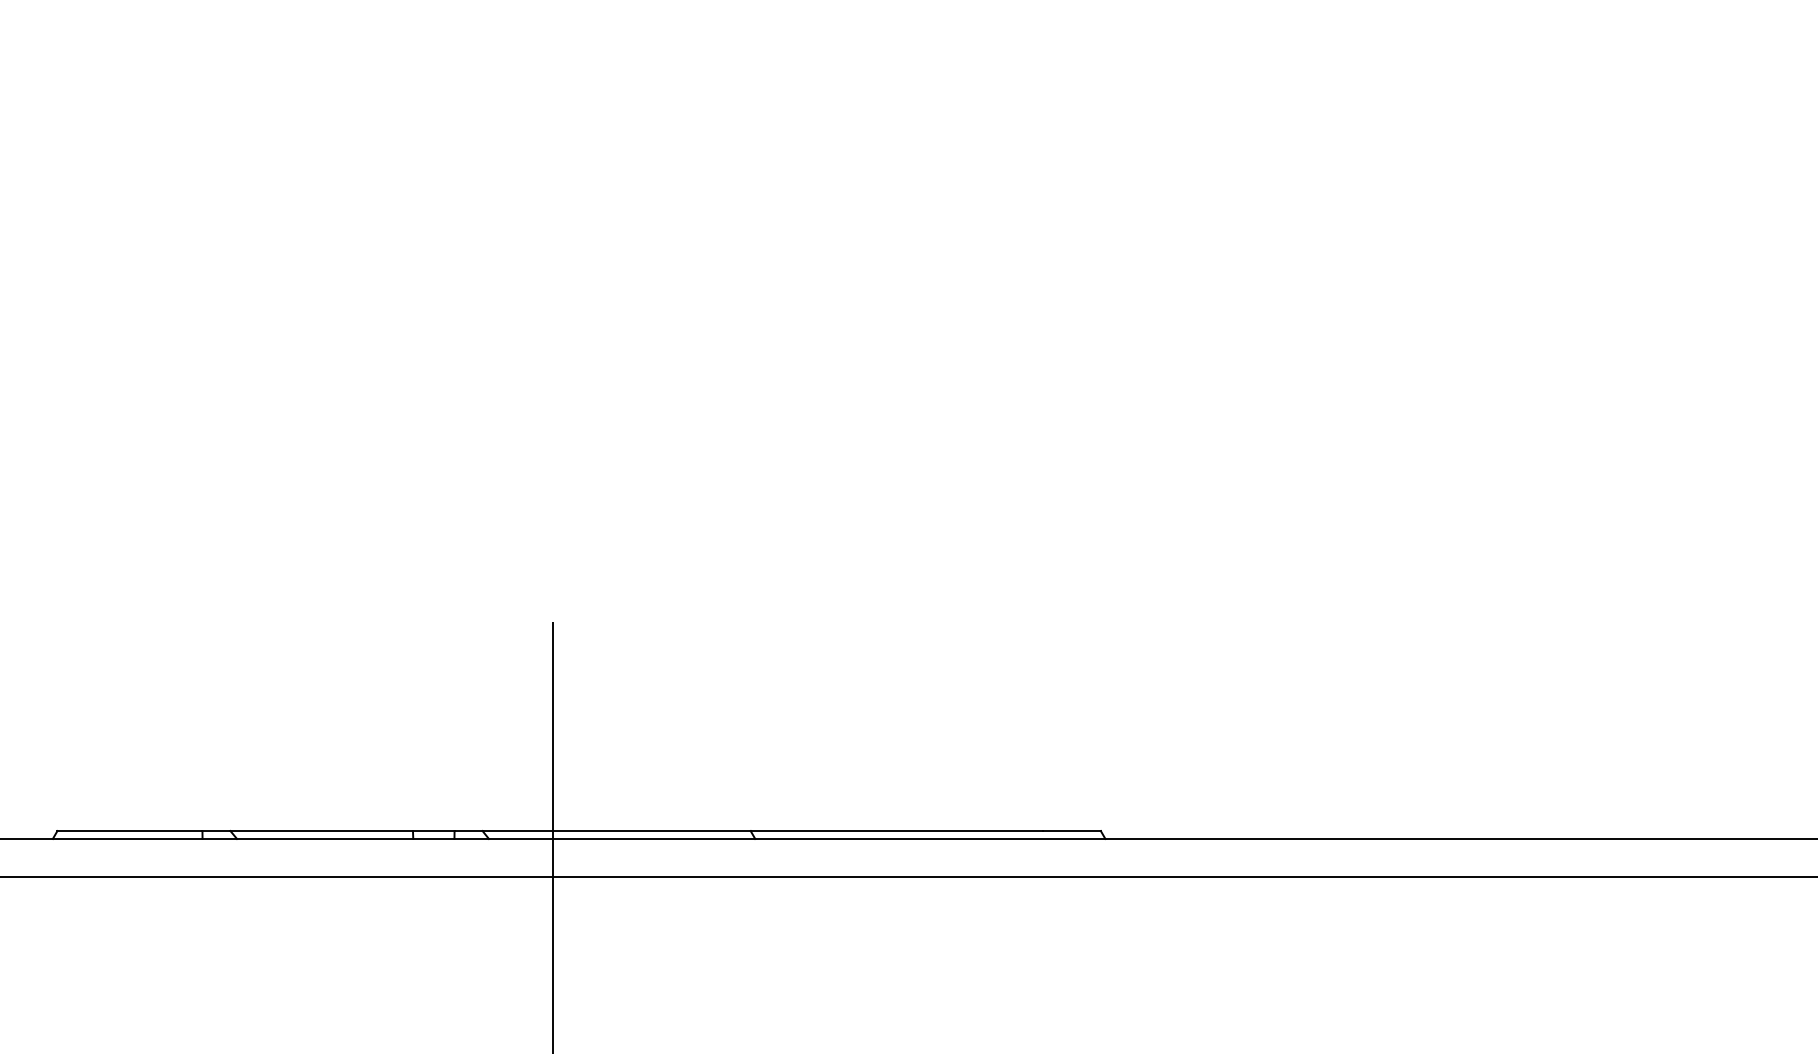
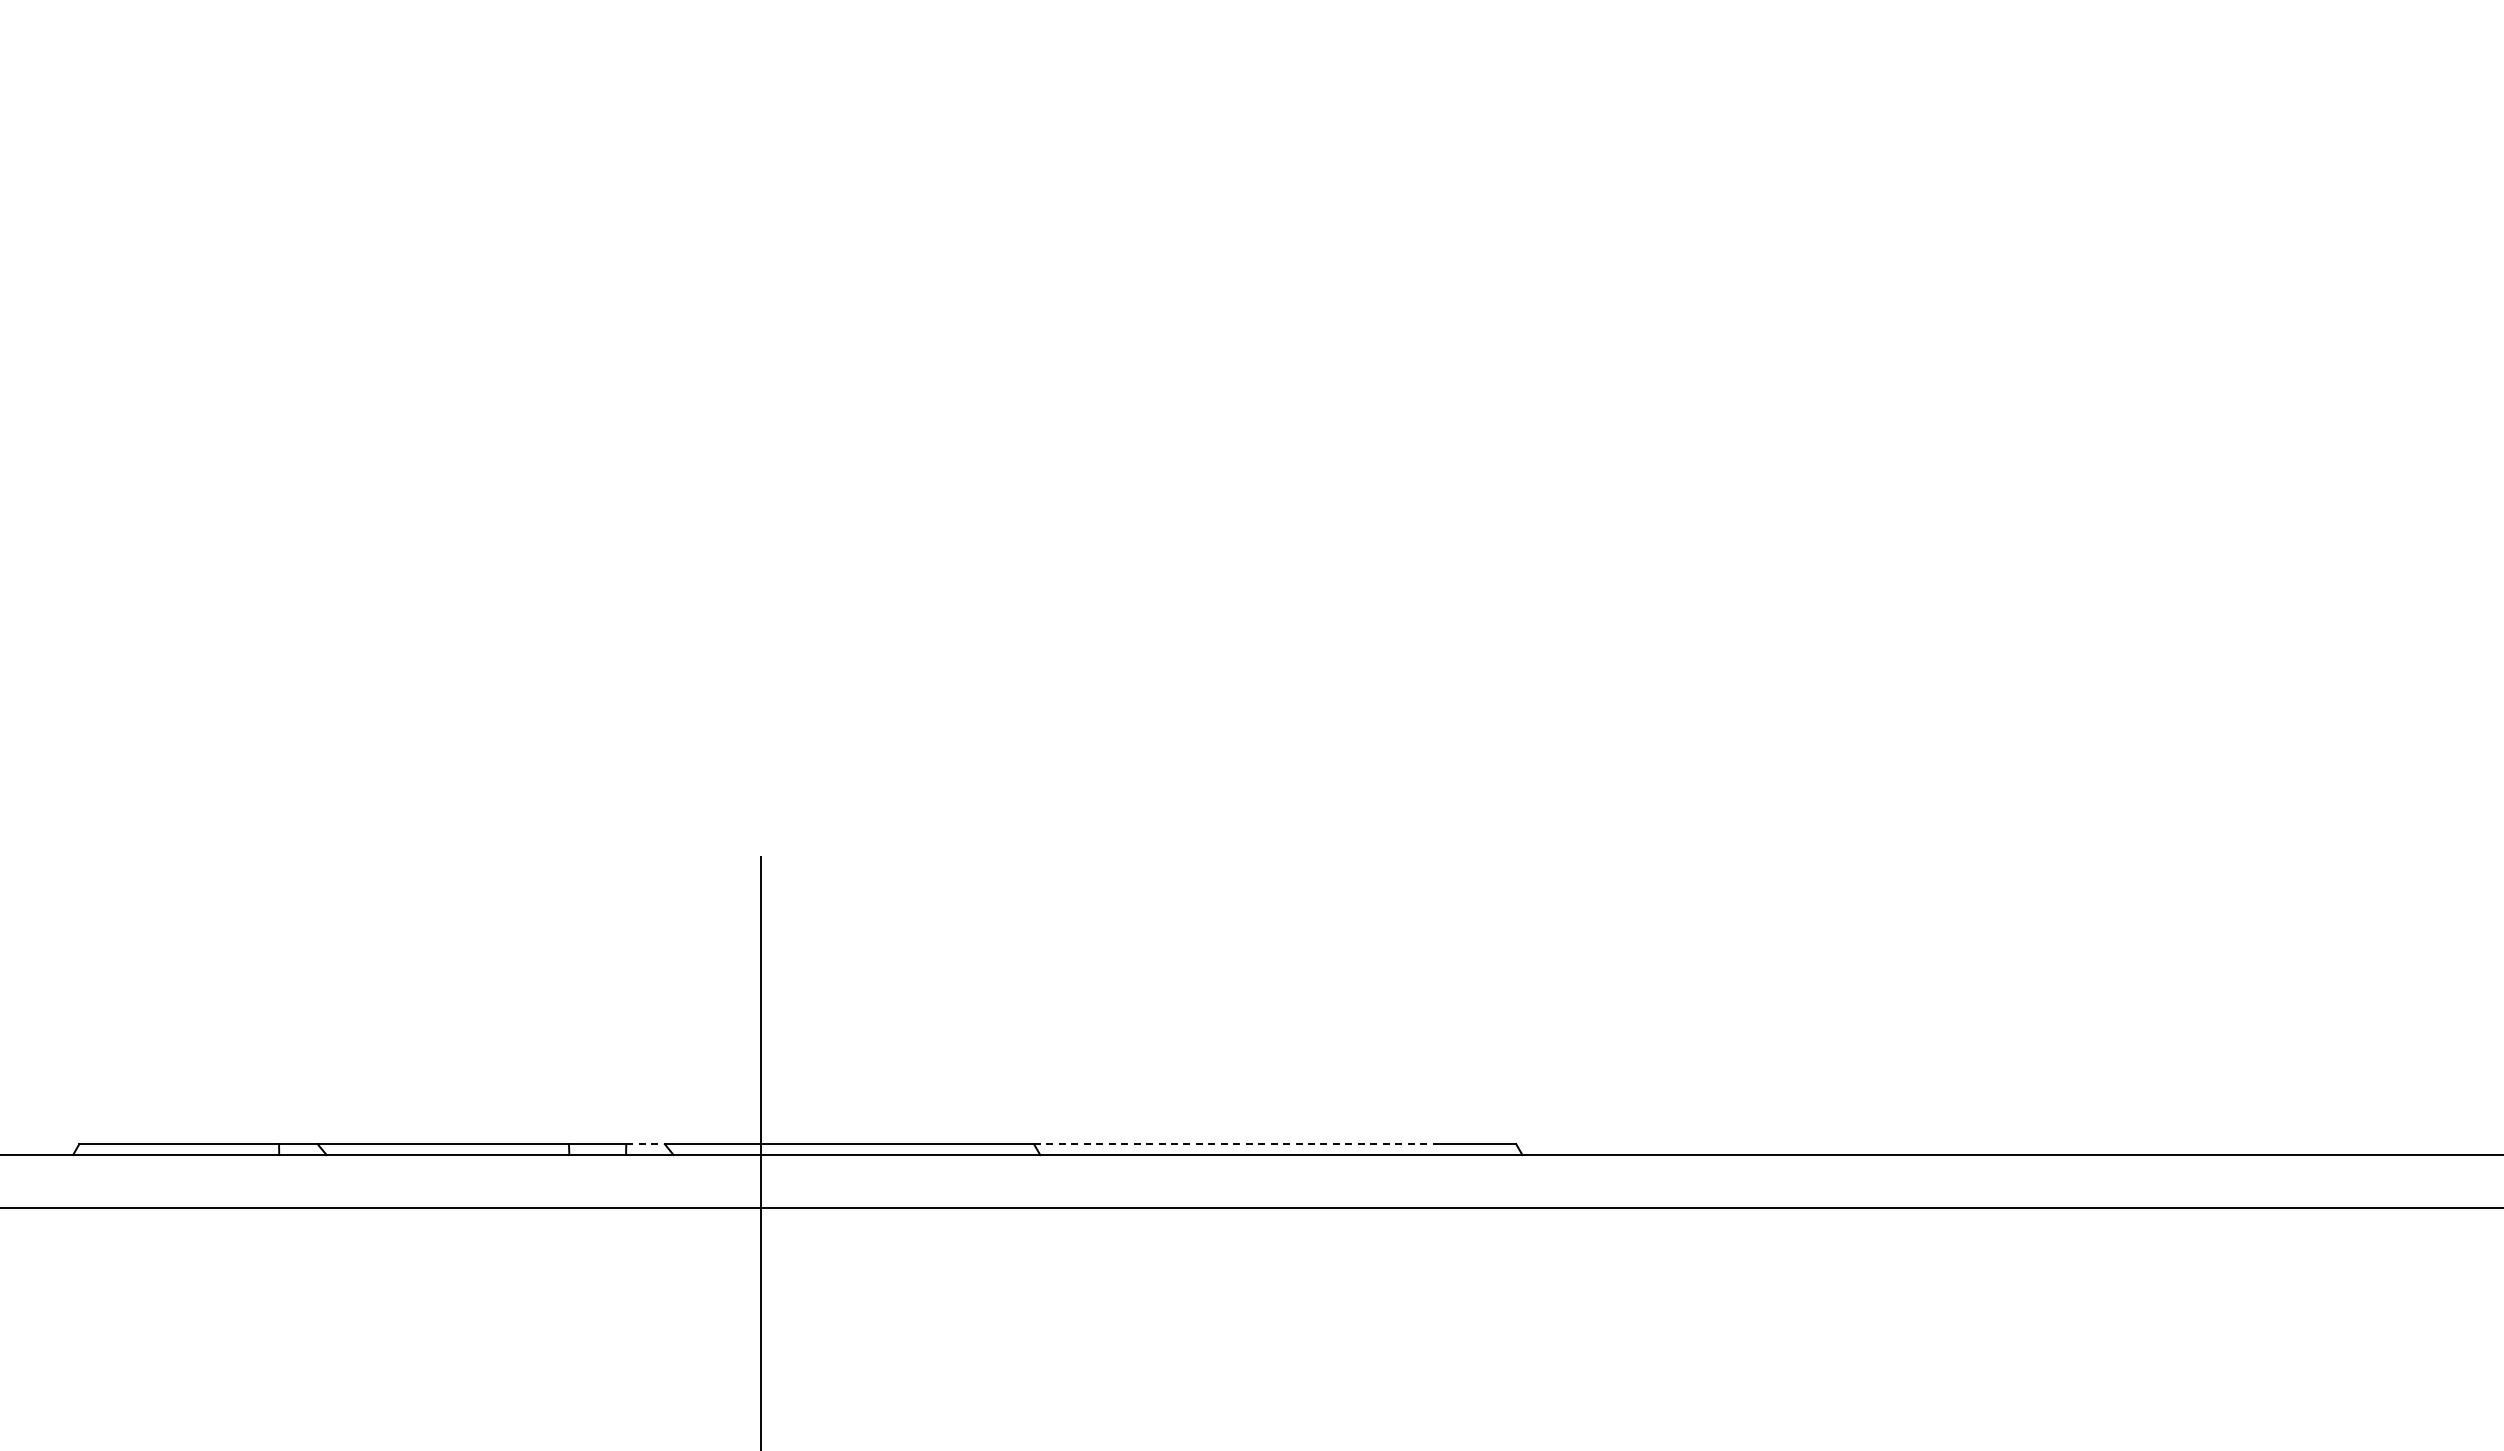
line: (469, 831) -> (646, 1144), solid -> dashed
line: (897, 831) -> (1235, 1144), solid -> dashed

